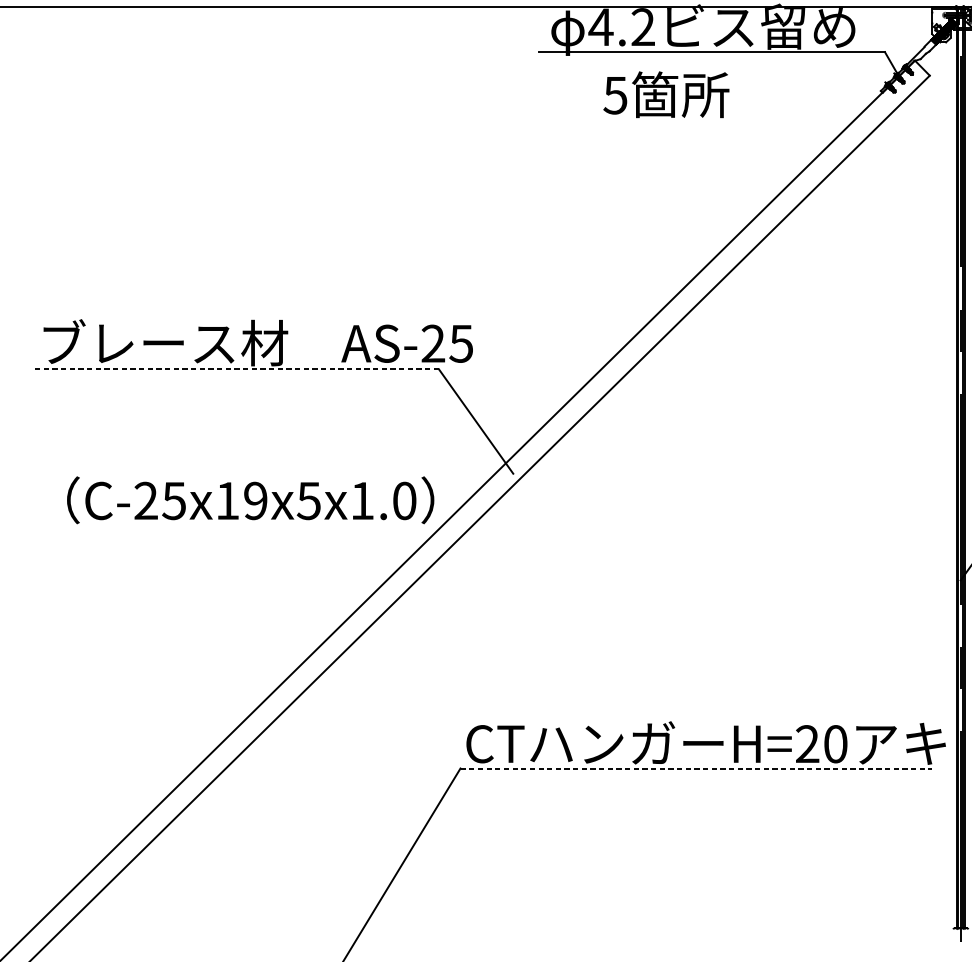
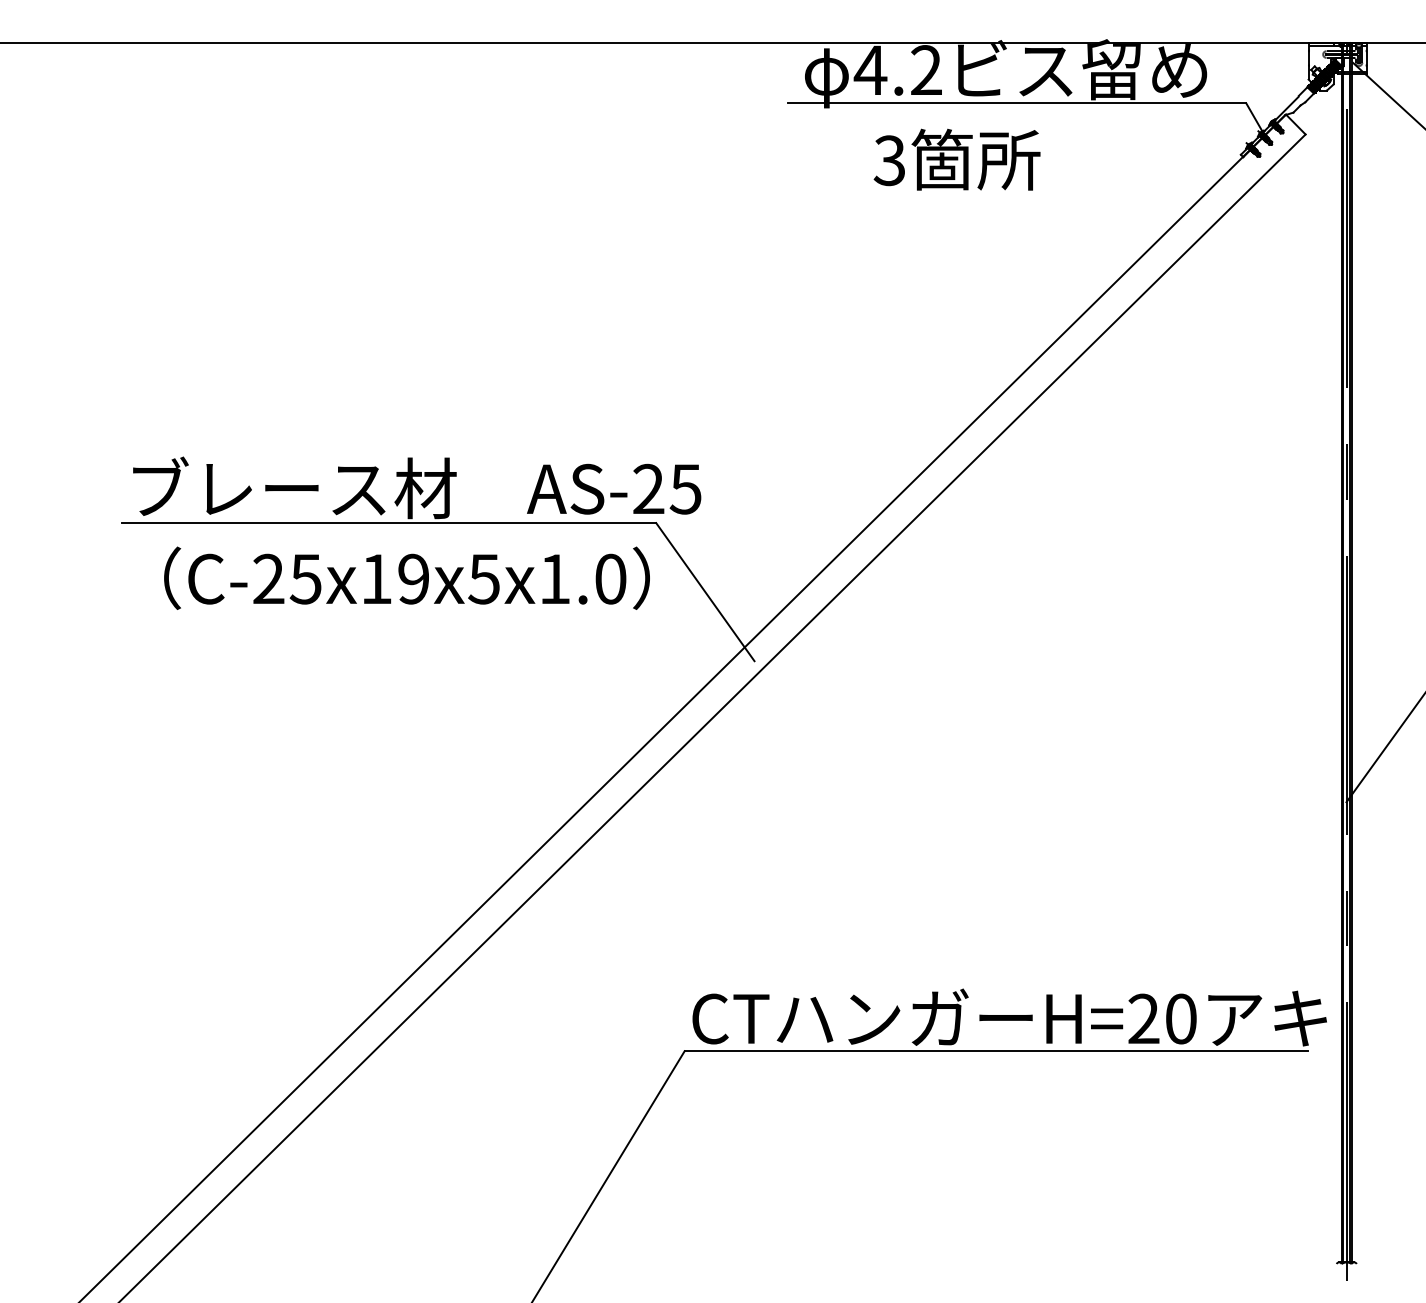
text: (615, 95) -> (889, 160), 5 -> 3
line: (236, 369) -> (388, 523), dashed -> solid
text: (250, 499) -> (406, 577), moved
line: (696, 768) -> (996, 1051), dashed -> solid

